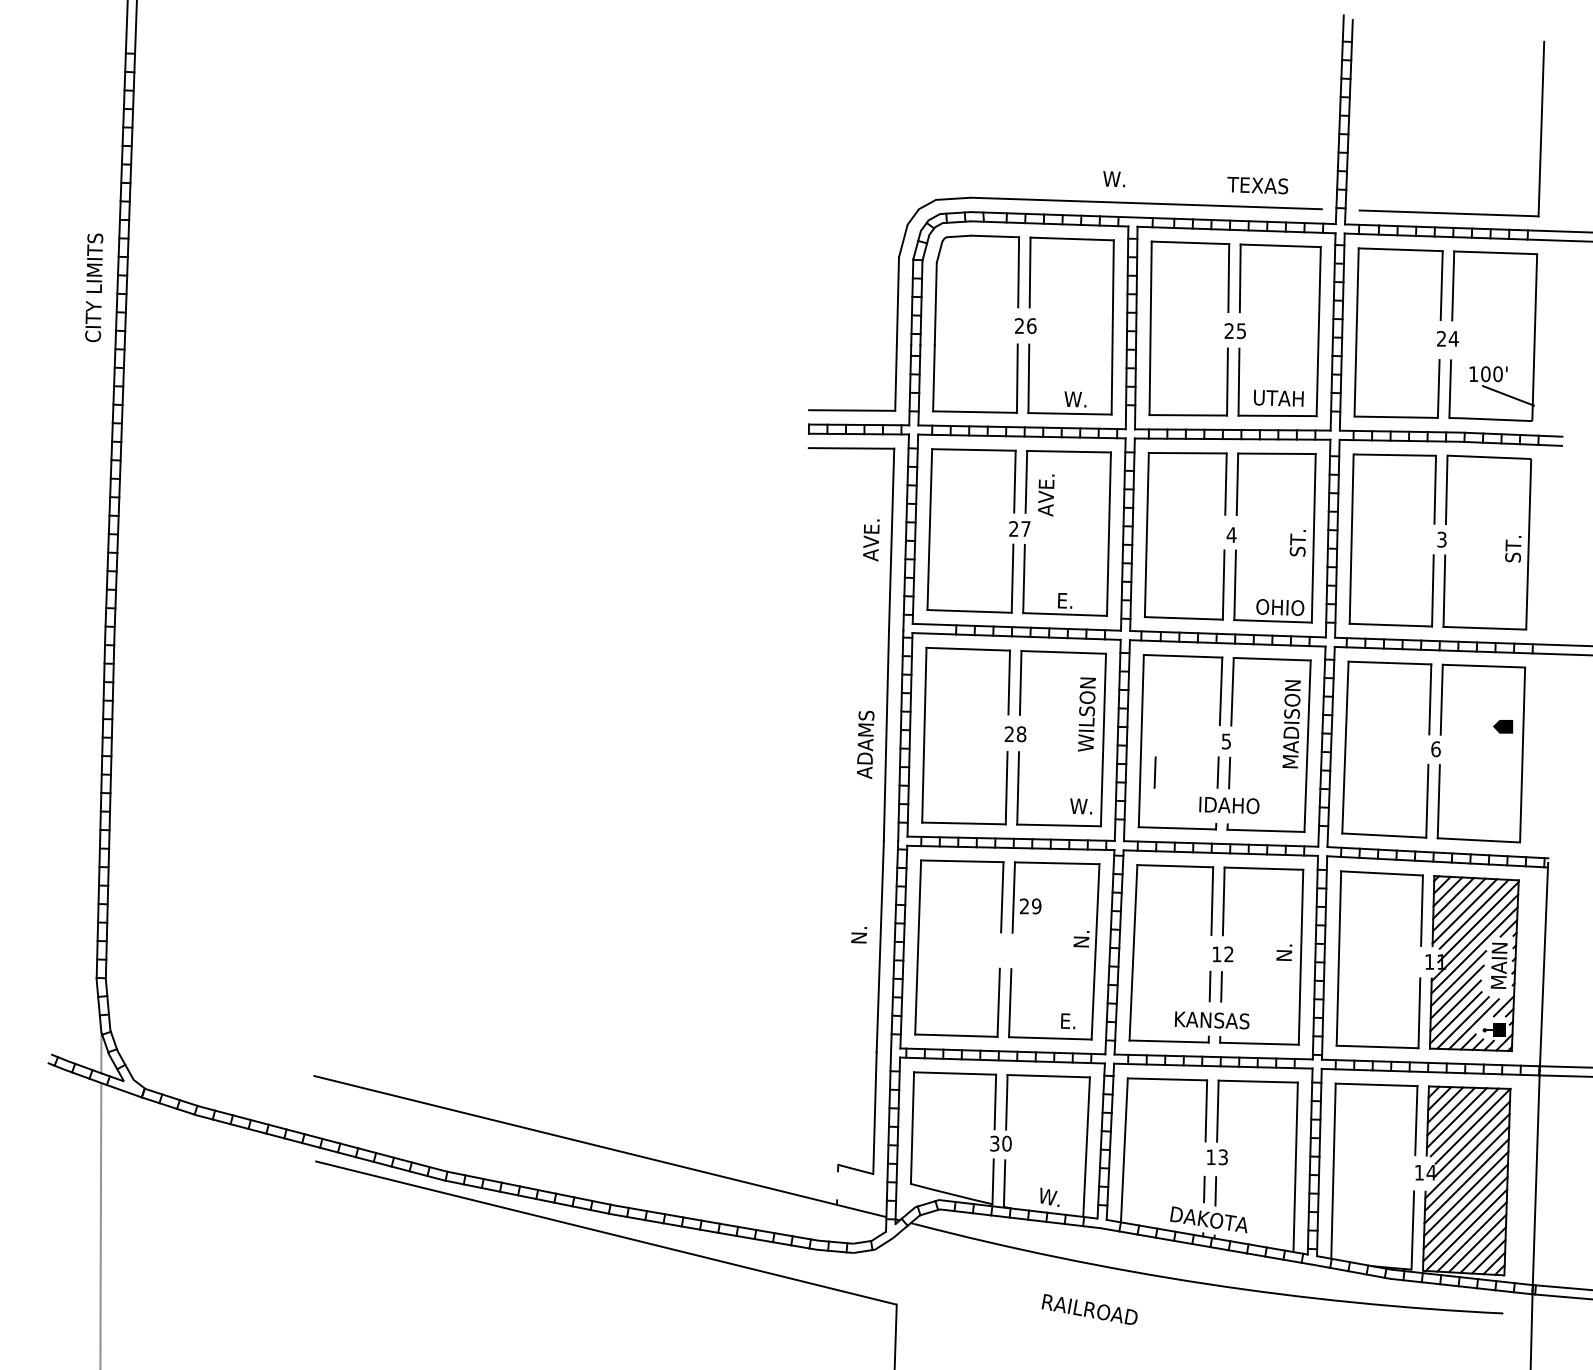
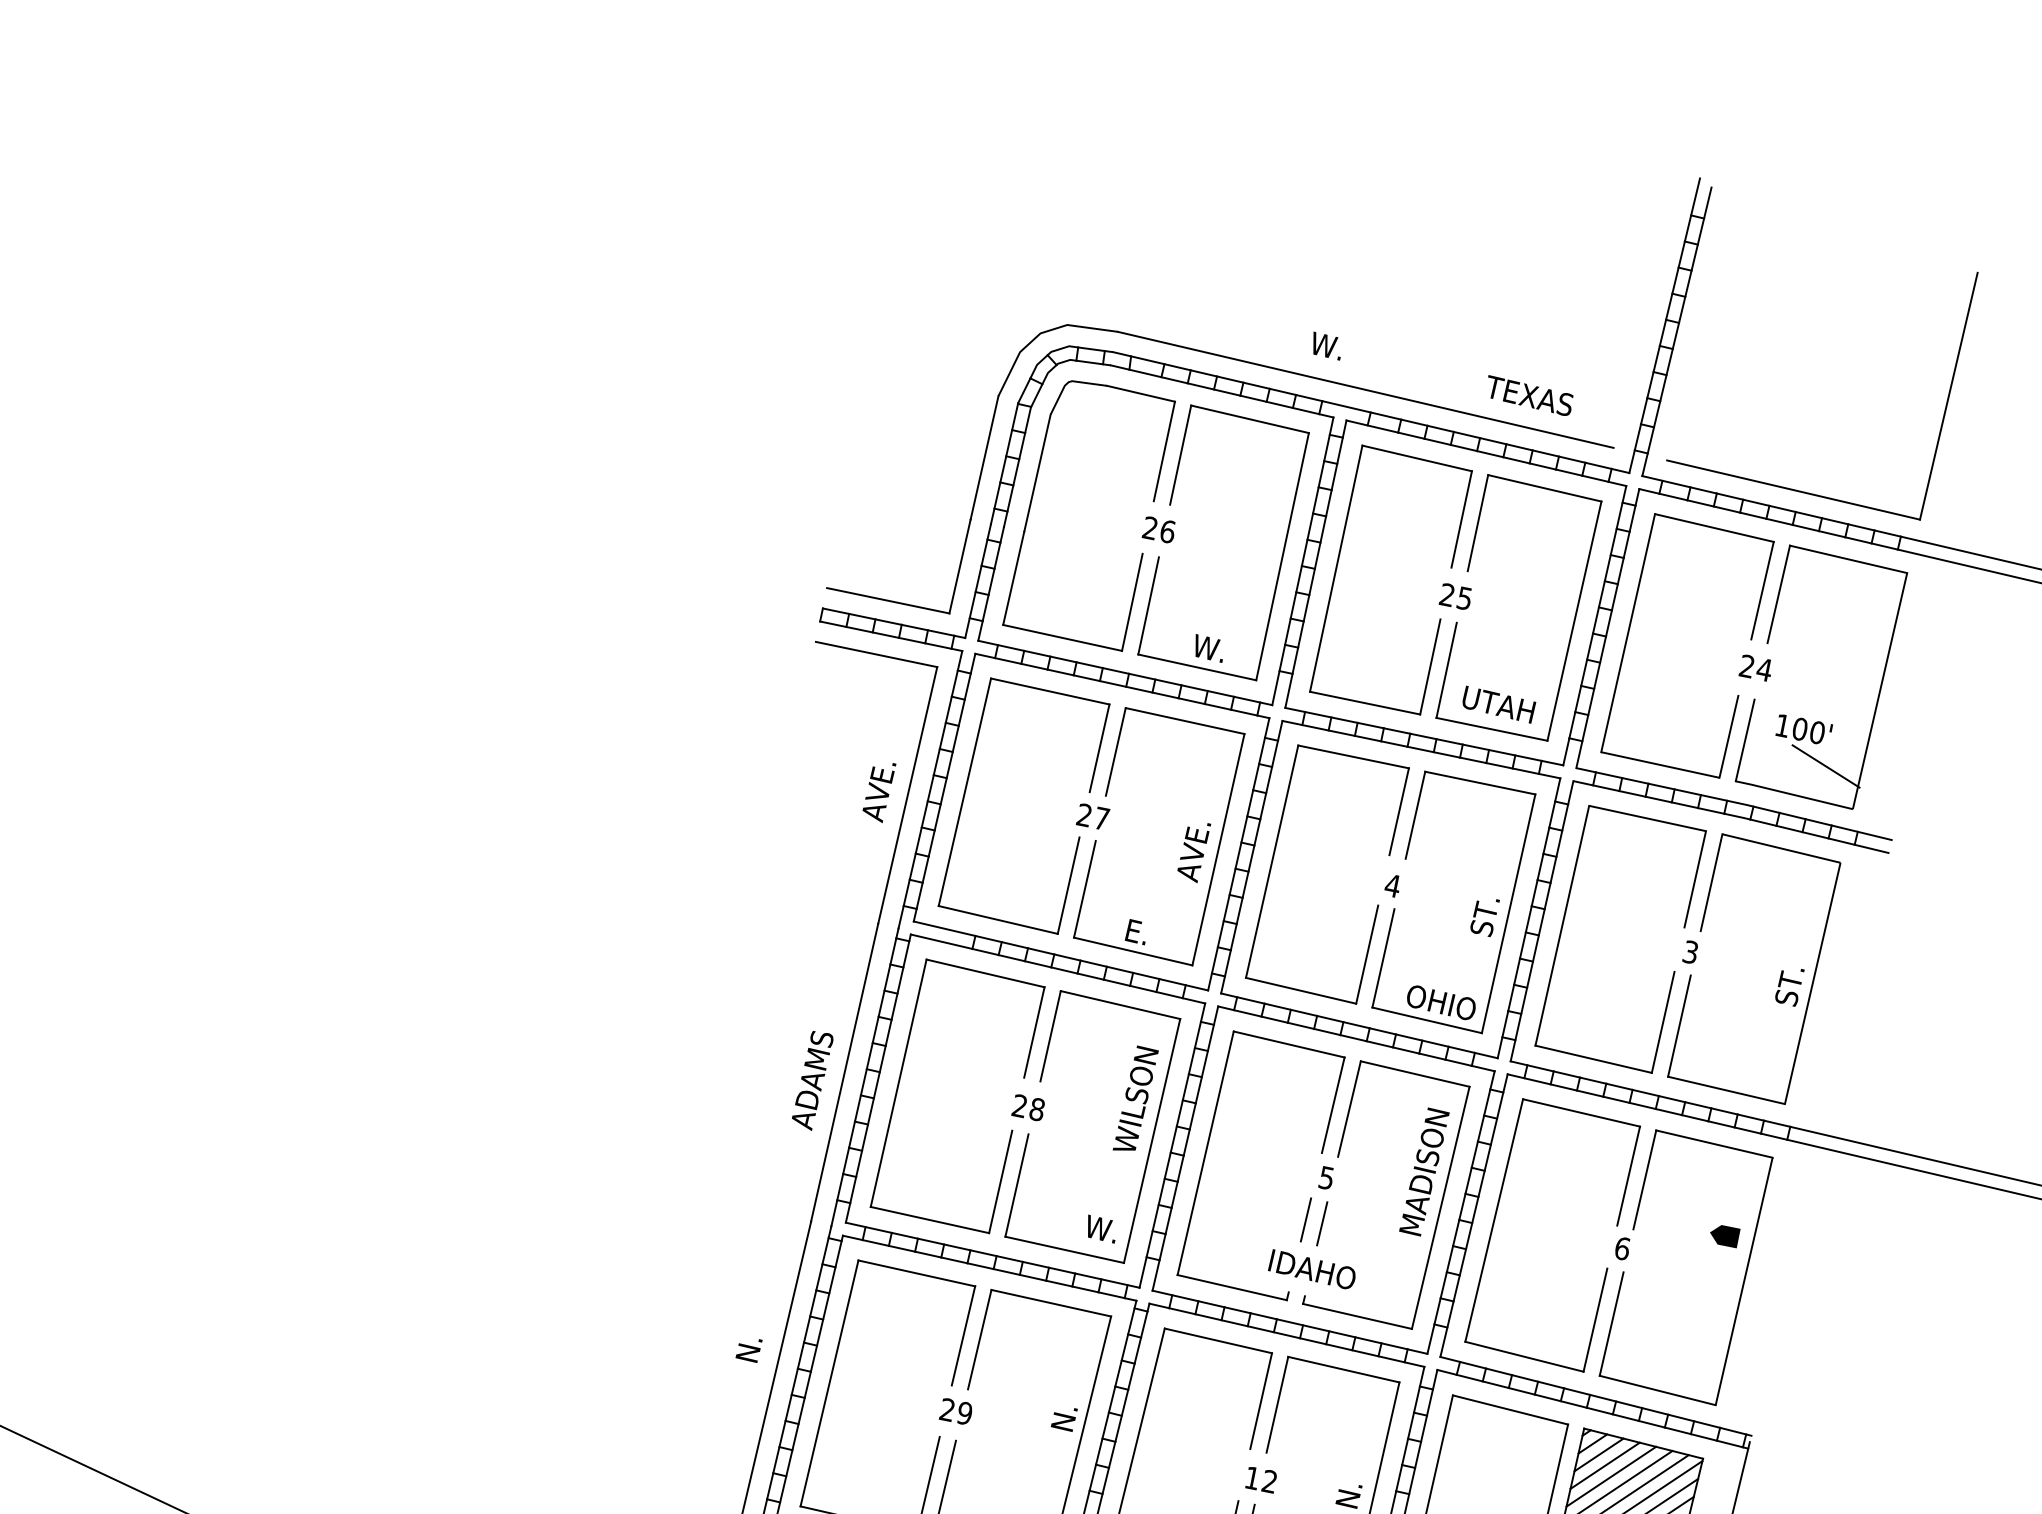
text: (1046, 495) -> (1193, 851), moved
line: (1154, 772) -> (1215, 1201), removed
text: (1030, 906) -> (956, 1411), moved

